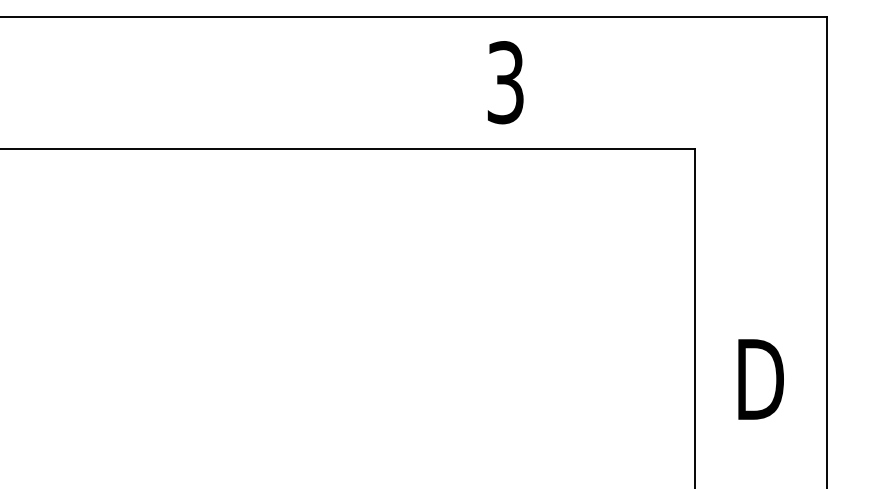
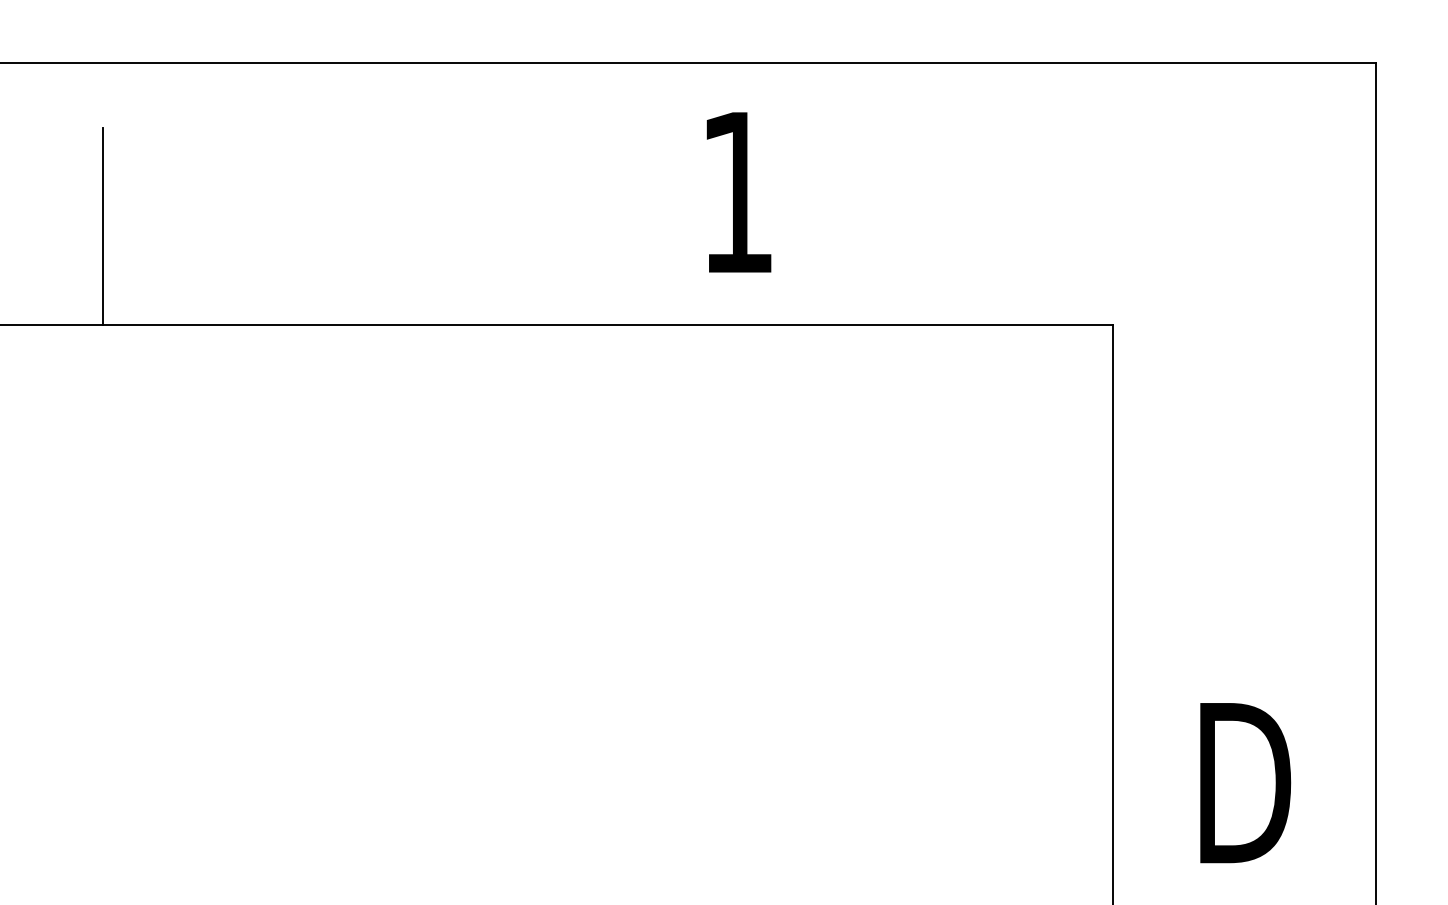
text: (505, 82) -> (736, 192), 3 -> 1
line: (186, 99) -> (102, 225), added

